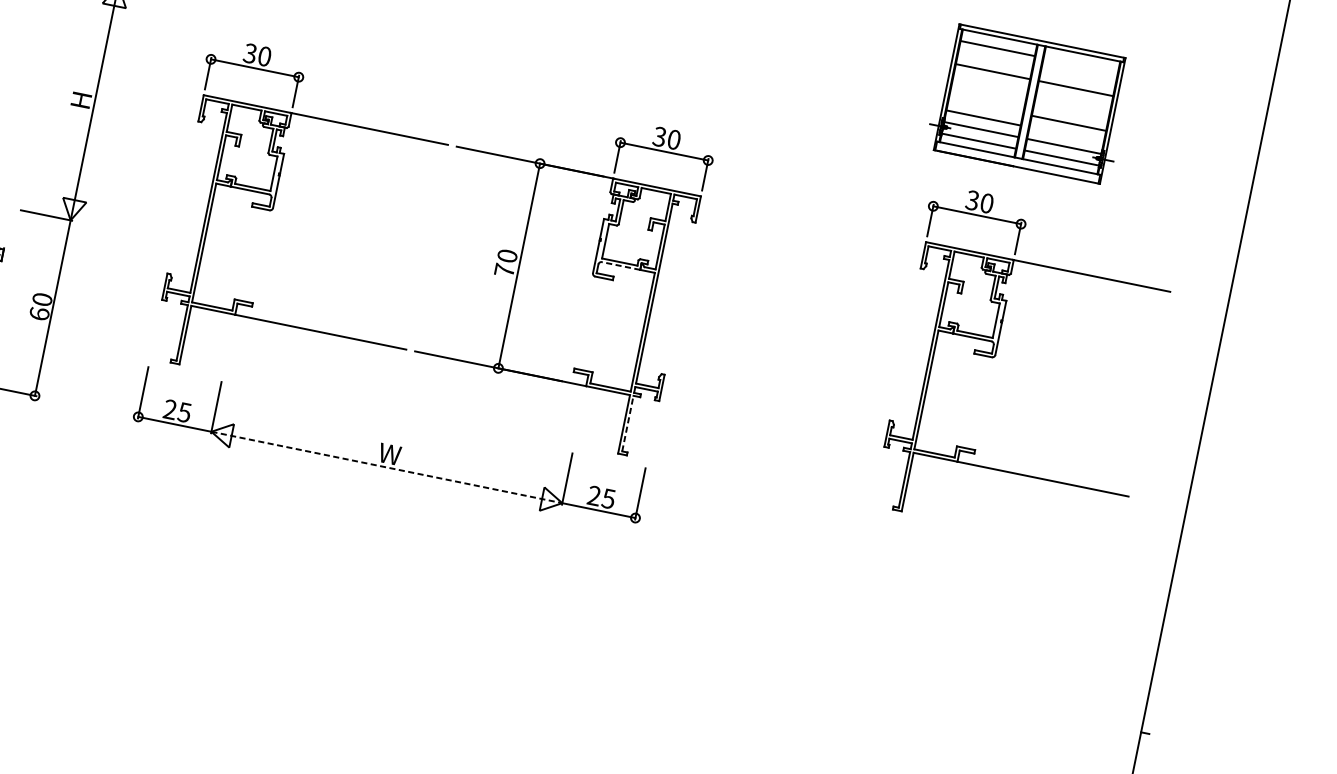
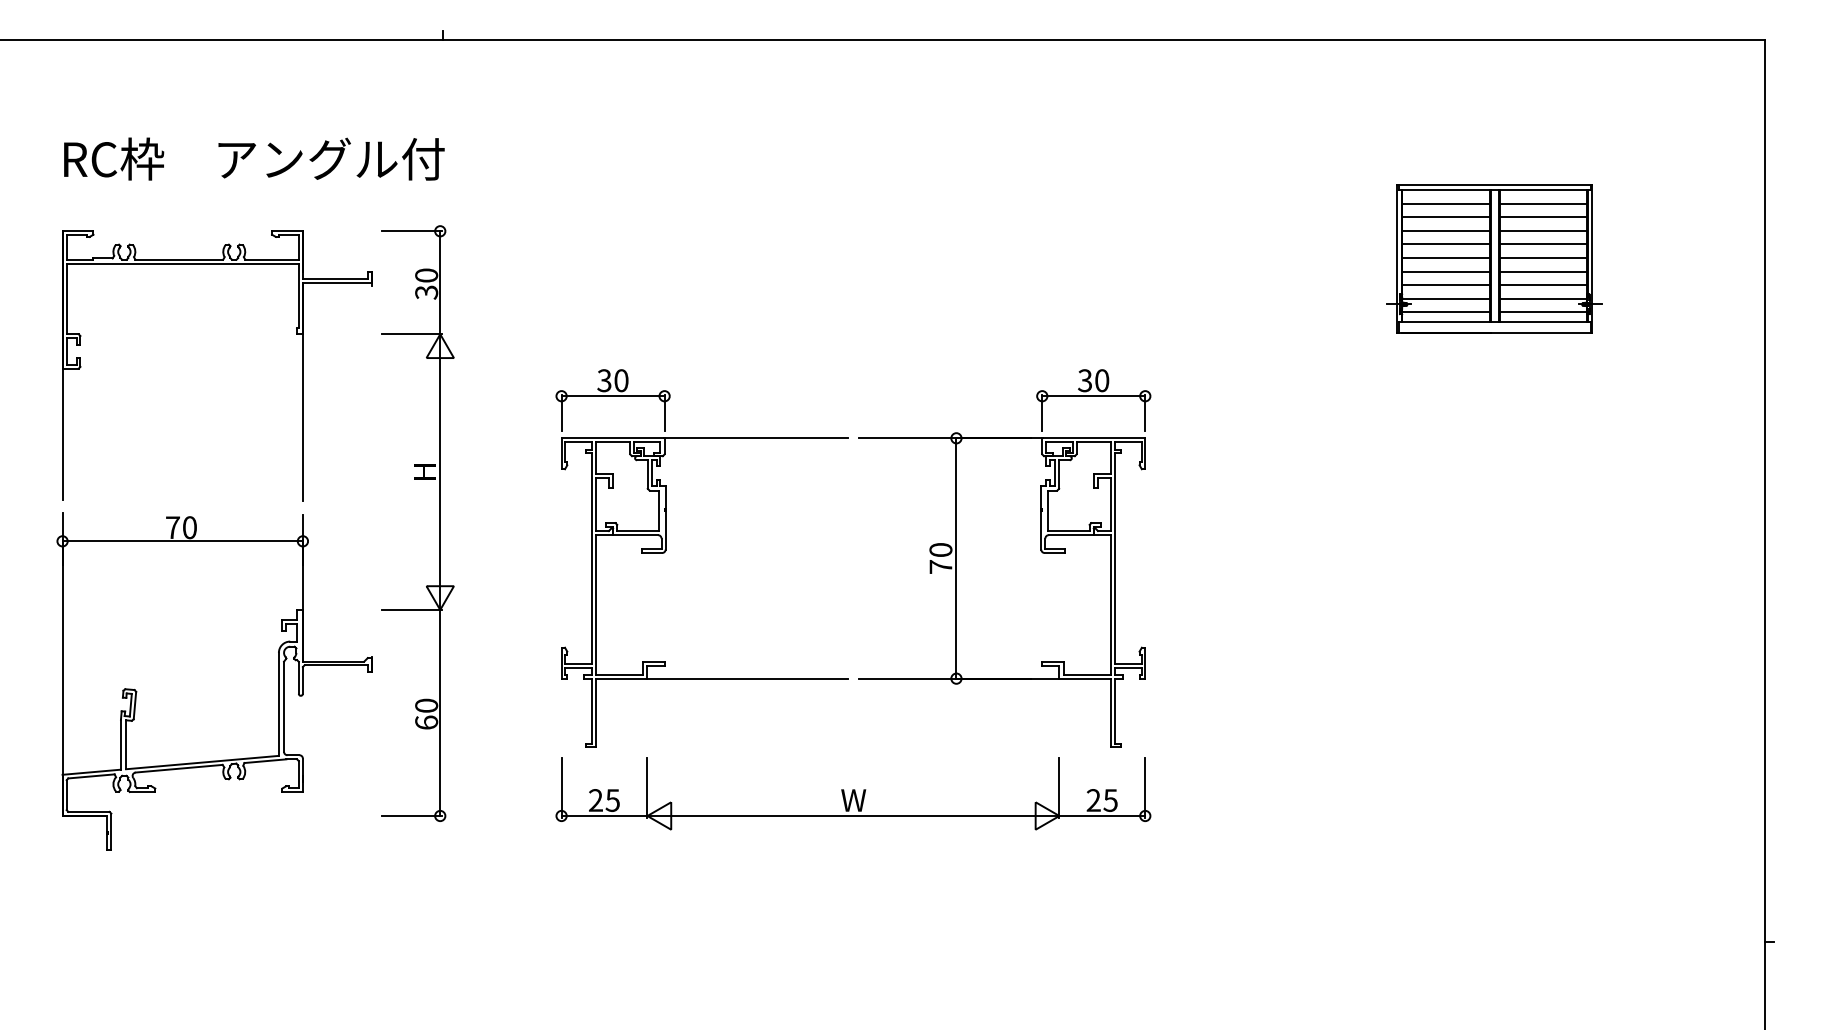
line: (994, 60) -> (1445, 217), added
line: (1080, 65) -> (1543, 203), added
line: (1078, 77) -> (1543, 217), added
line: (990, 83) -> (1445, 244), added
line: (987, 94) -> (1445, 257), added
line: (1073, 100) -> (1543, 244), added
line: (985, 106) -> (1445, 271), added
line: (1071, 111) -> (1543, 257), added
line: (1066, 135) -> (1543, 285), added
line: (620, 266) -> (1070, 535), dashed -> solid
part: (995, 356) -> (1514, 551), removed
line: (628, 423) -> (1115, 711), dashed -> solid
line: (386, 467) -> (853, 816), dashed -> solid

